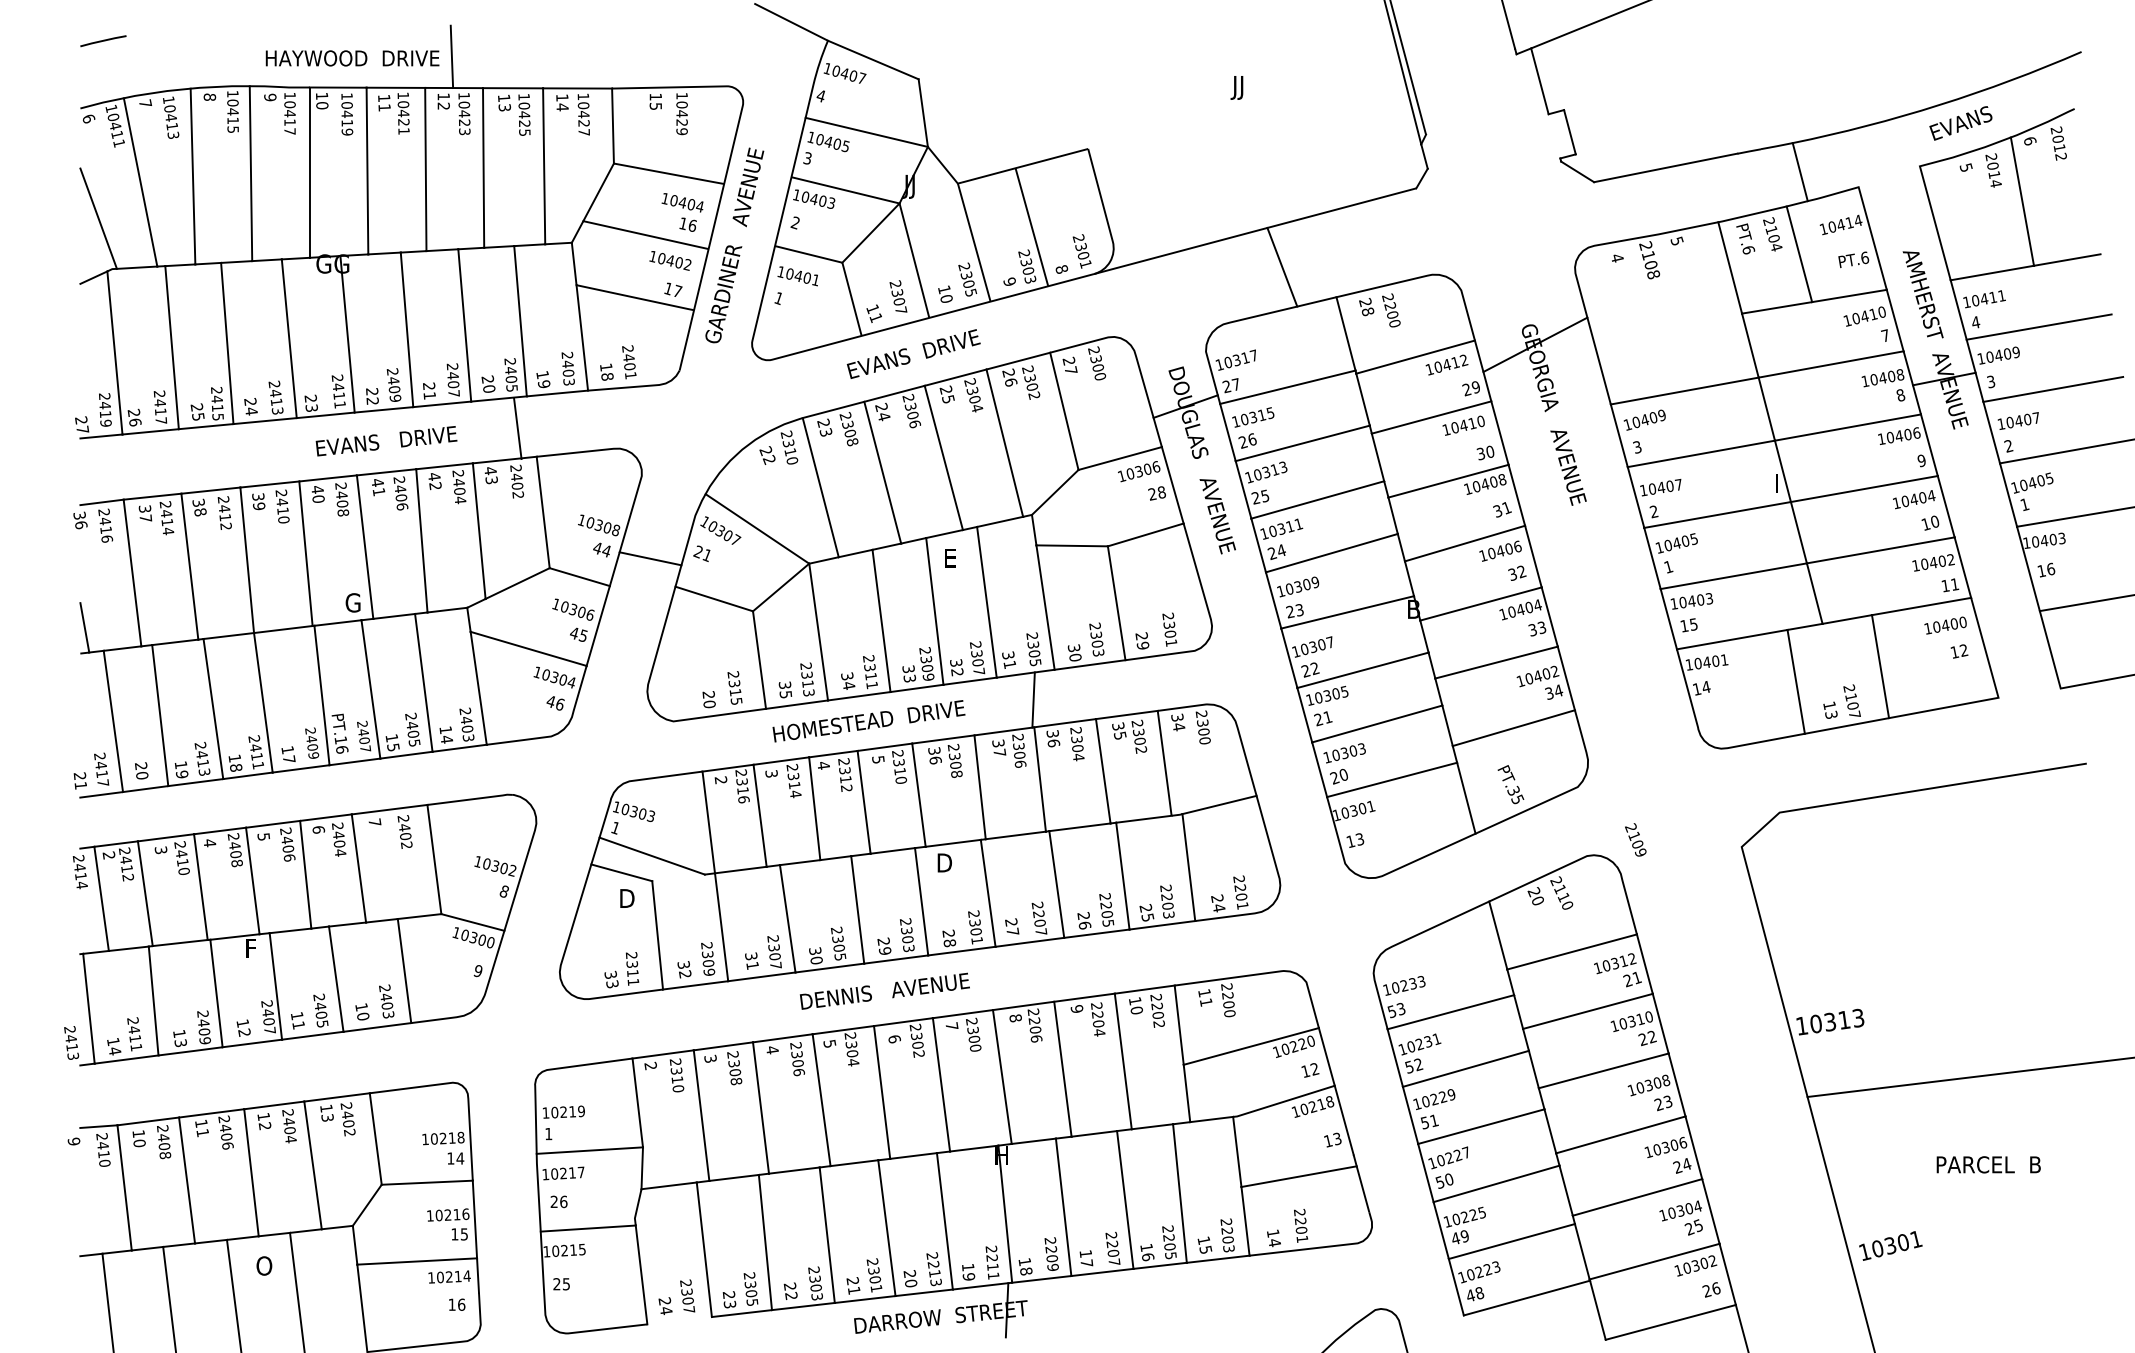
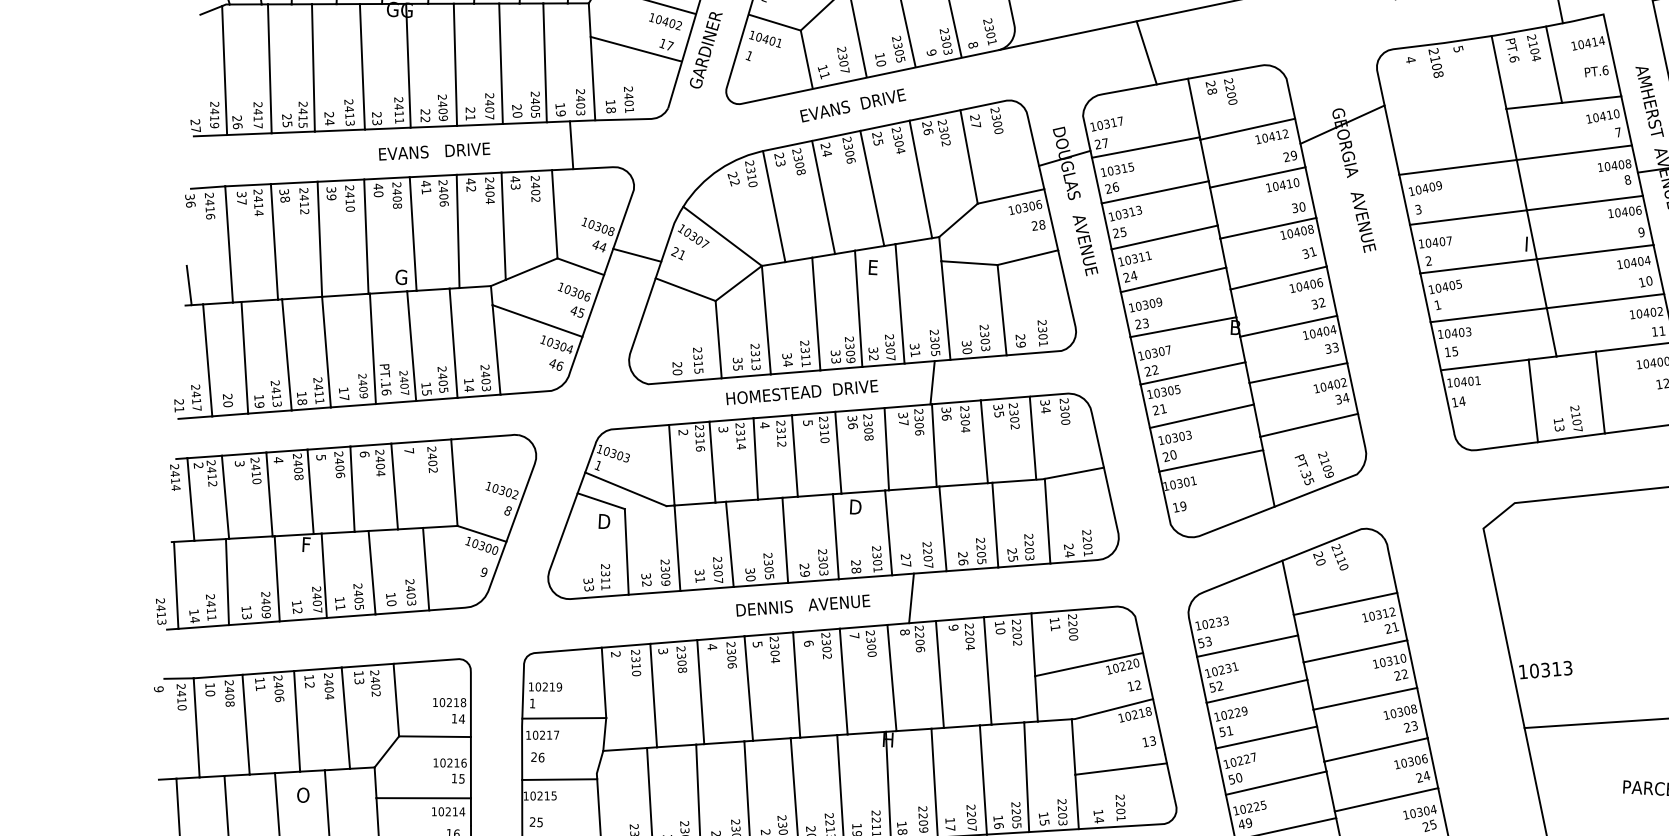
line: (517, 428) -> (571, 145), moved
text: (1359, 839) -> (1183, 506), 13 -> 19
text: (1635, 839) -> (1325, 464), moved
line: (1021, 974) -> (911, 598), added

